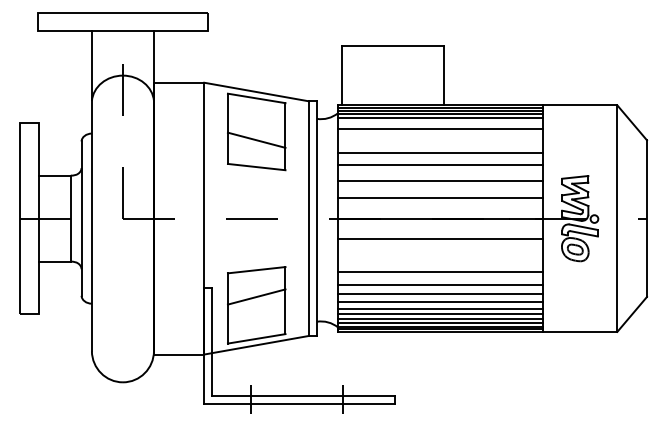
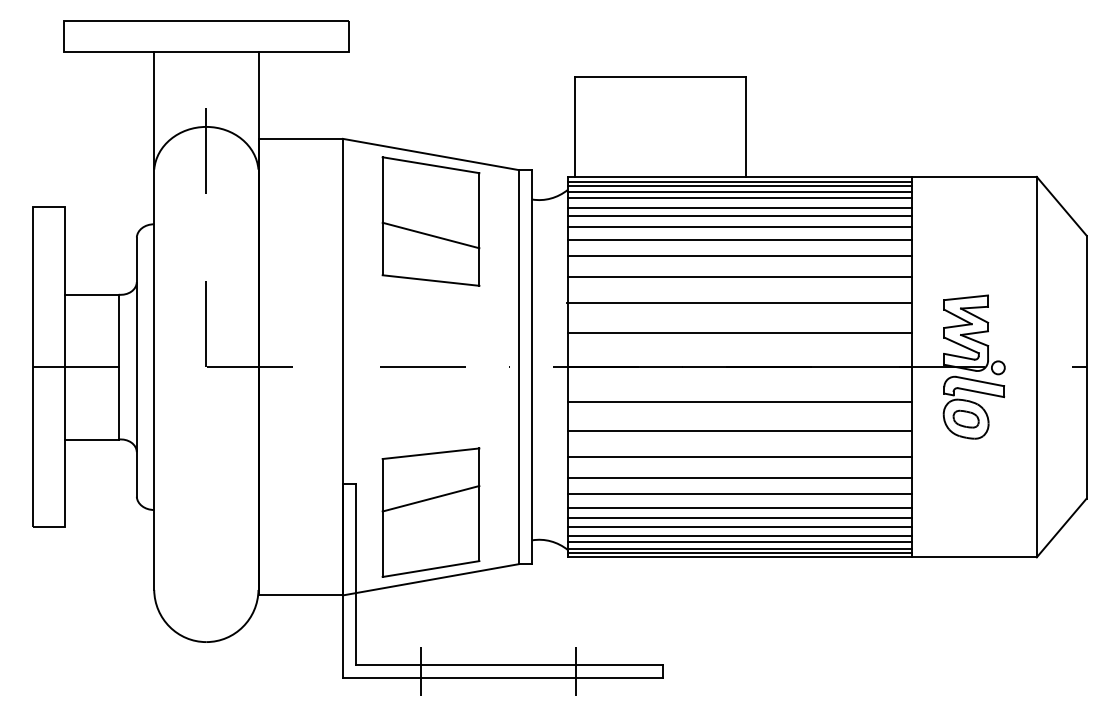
line: (440, 123) -> (739, 207), added
line: (440, 134) -> (739, 225), added
line: (440, 142) -> (739, 239), added
line: (440, 256) -> (739, 430), added

